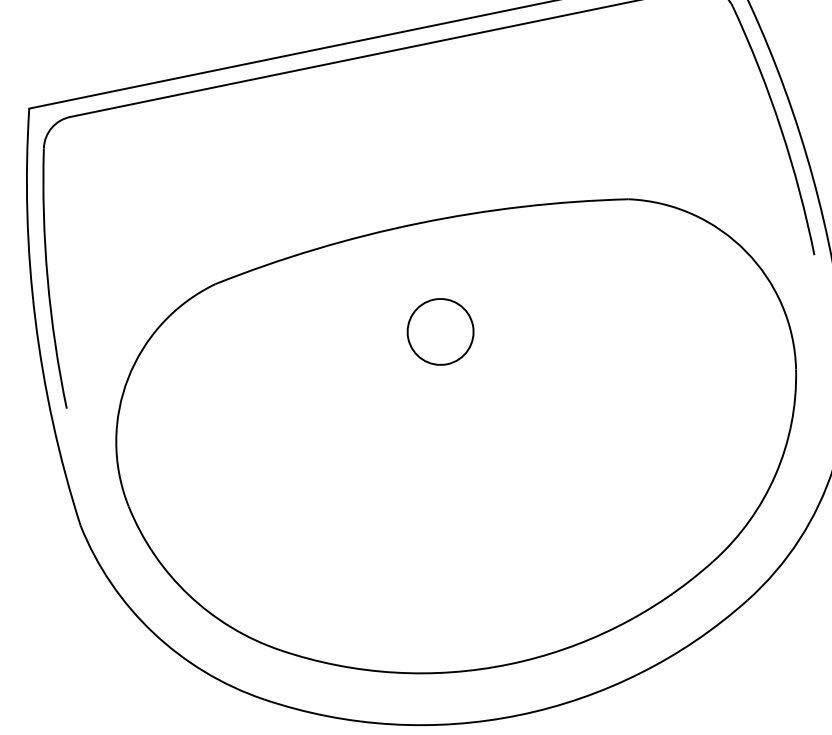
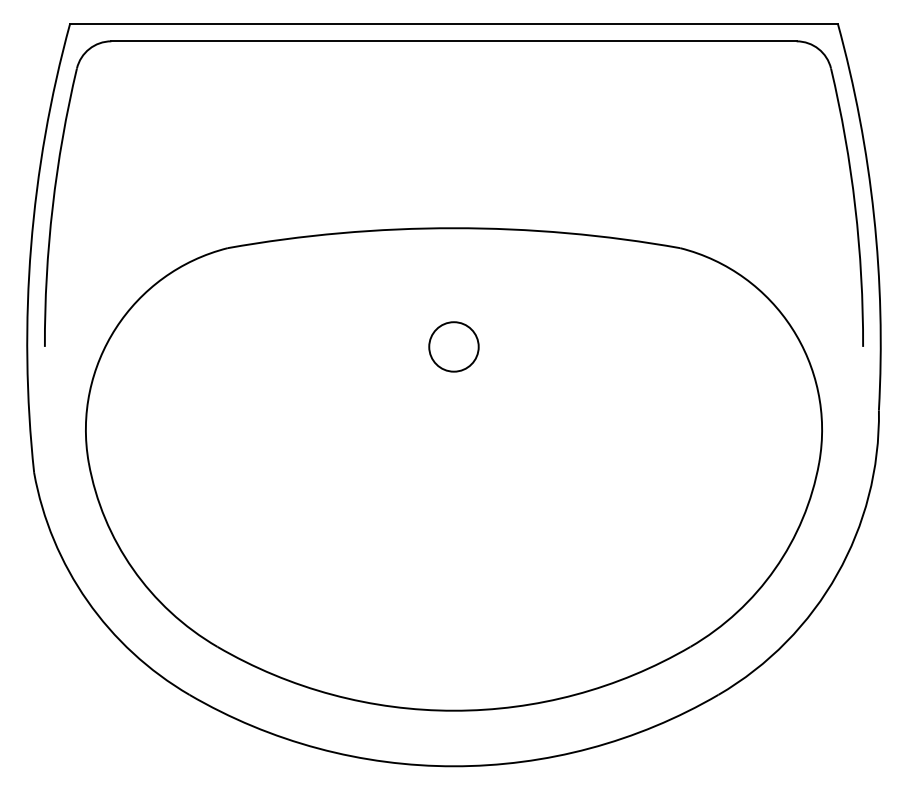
circle: (440, 331) -> (453, 346), size x0.7

